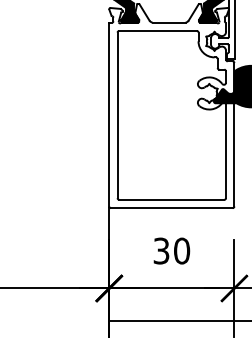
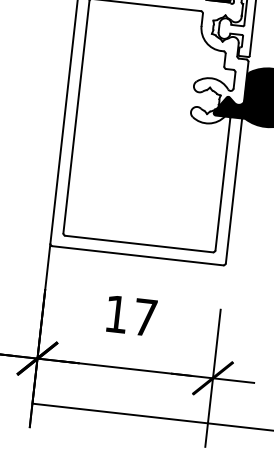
text: (171, 250) -> (130, 315), 30 -> 17

